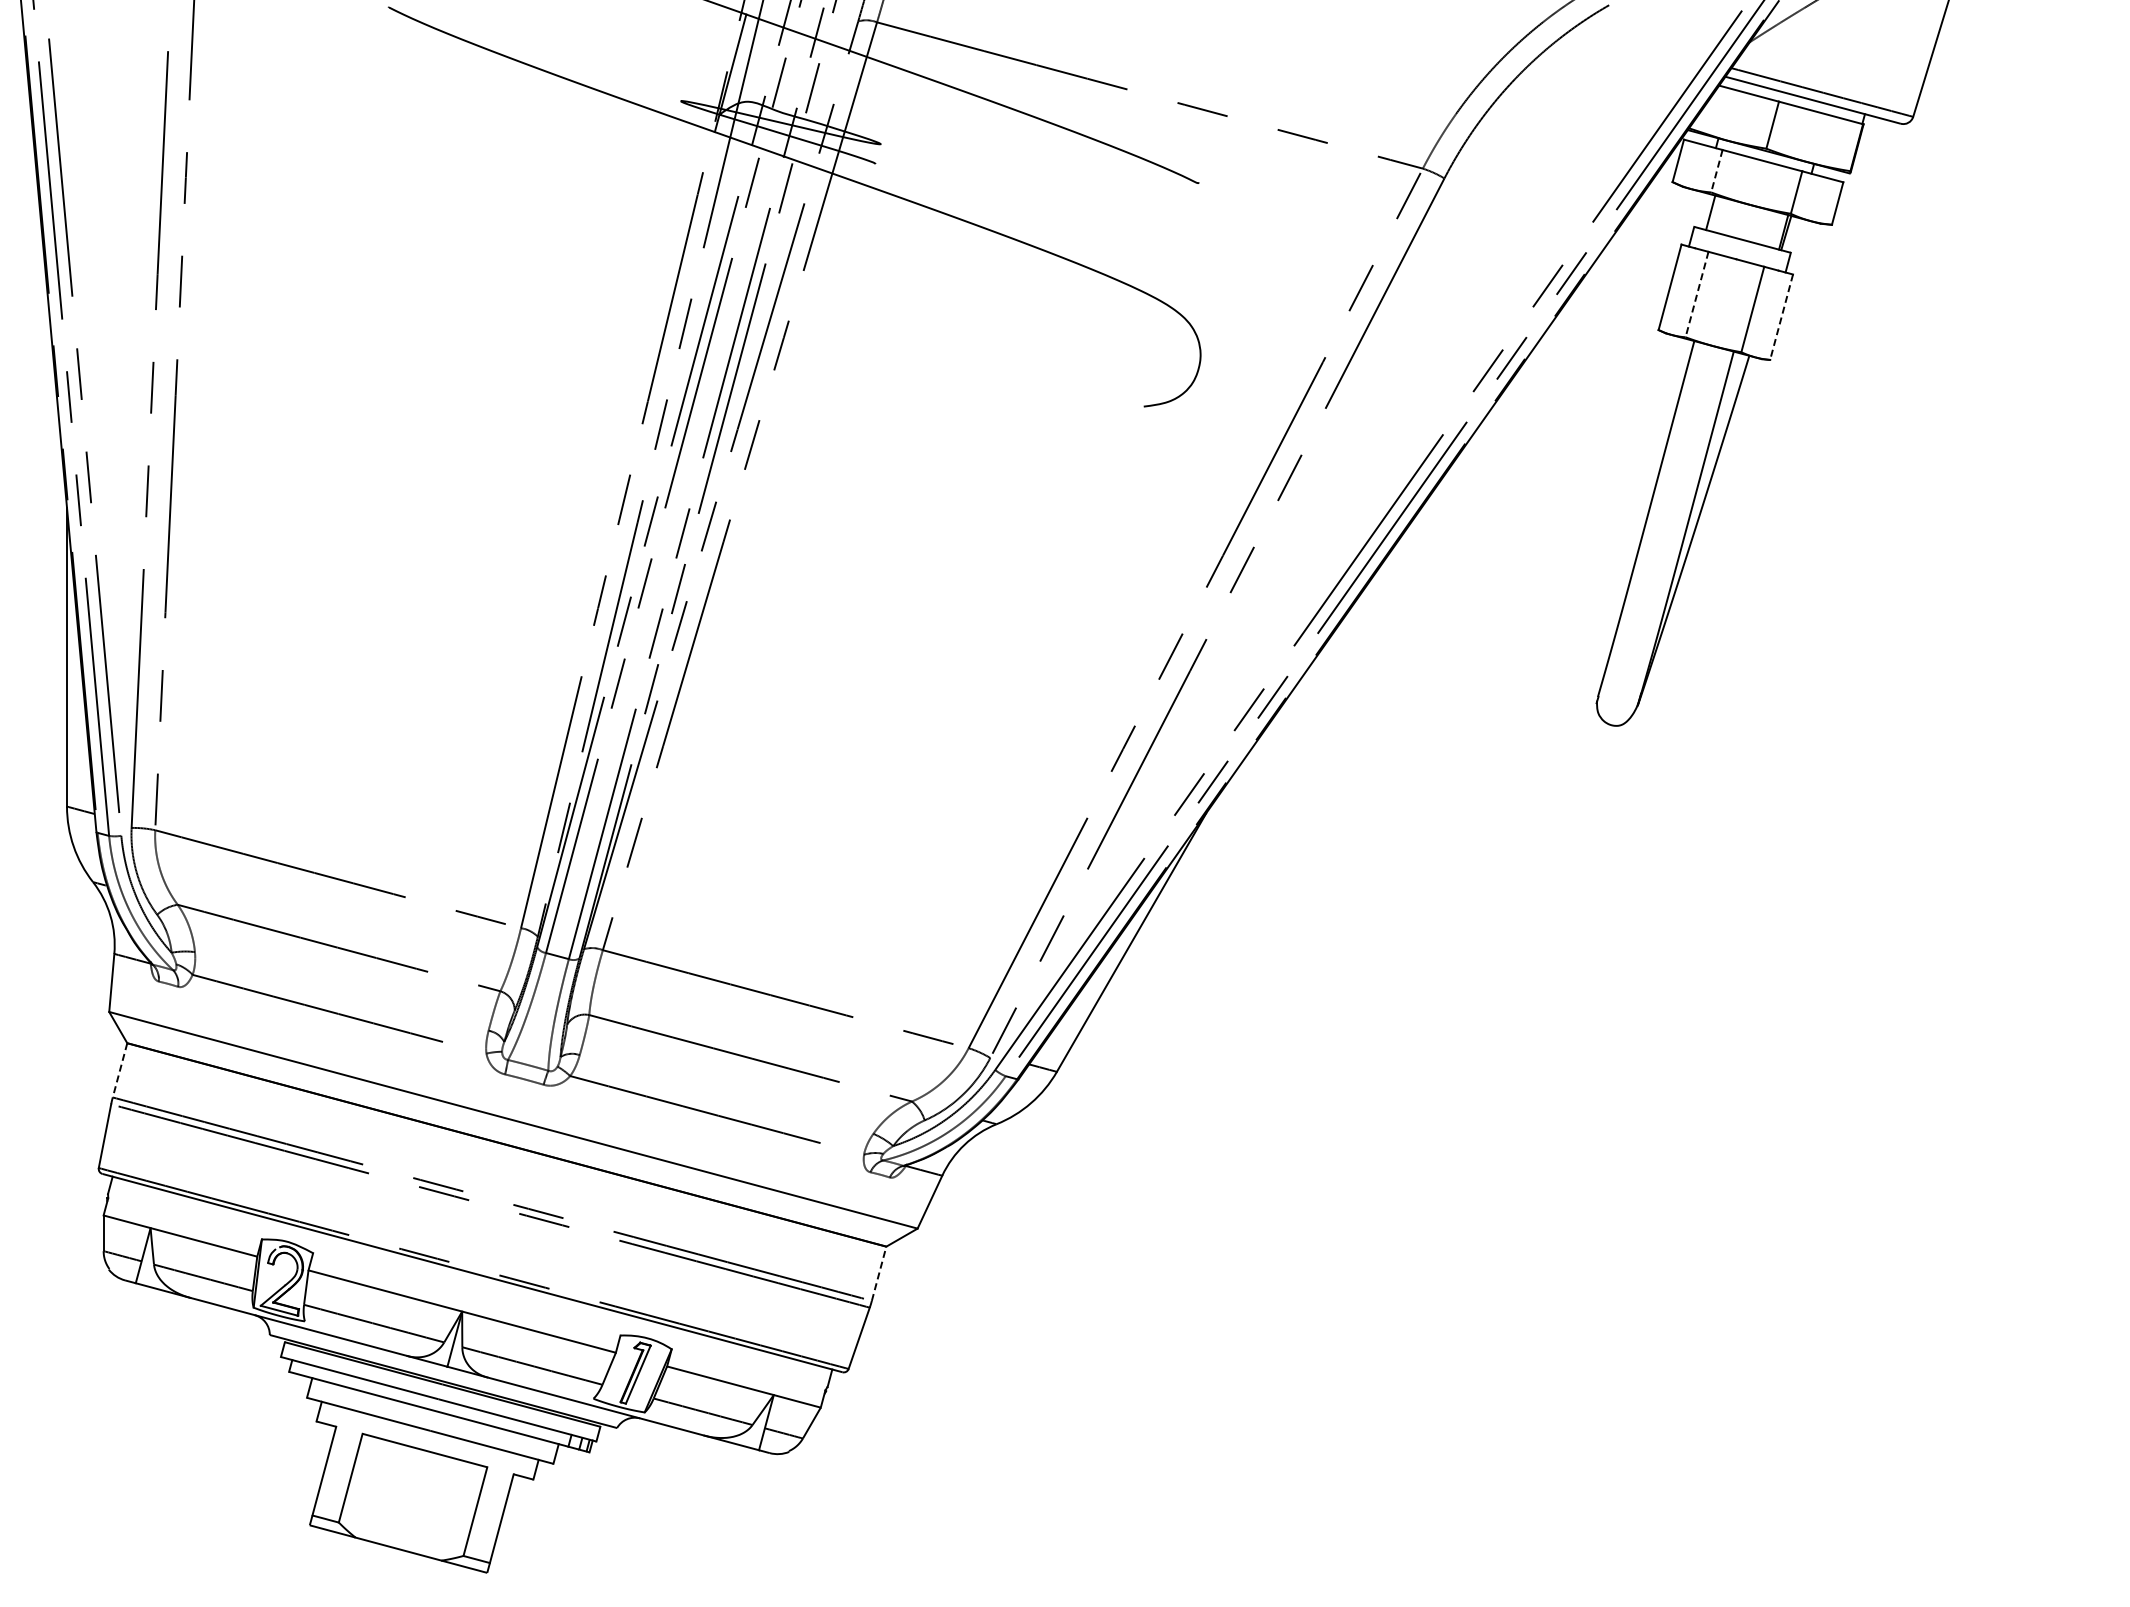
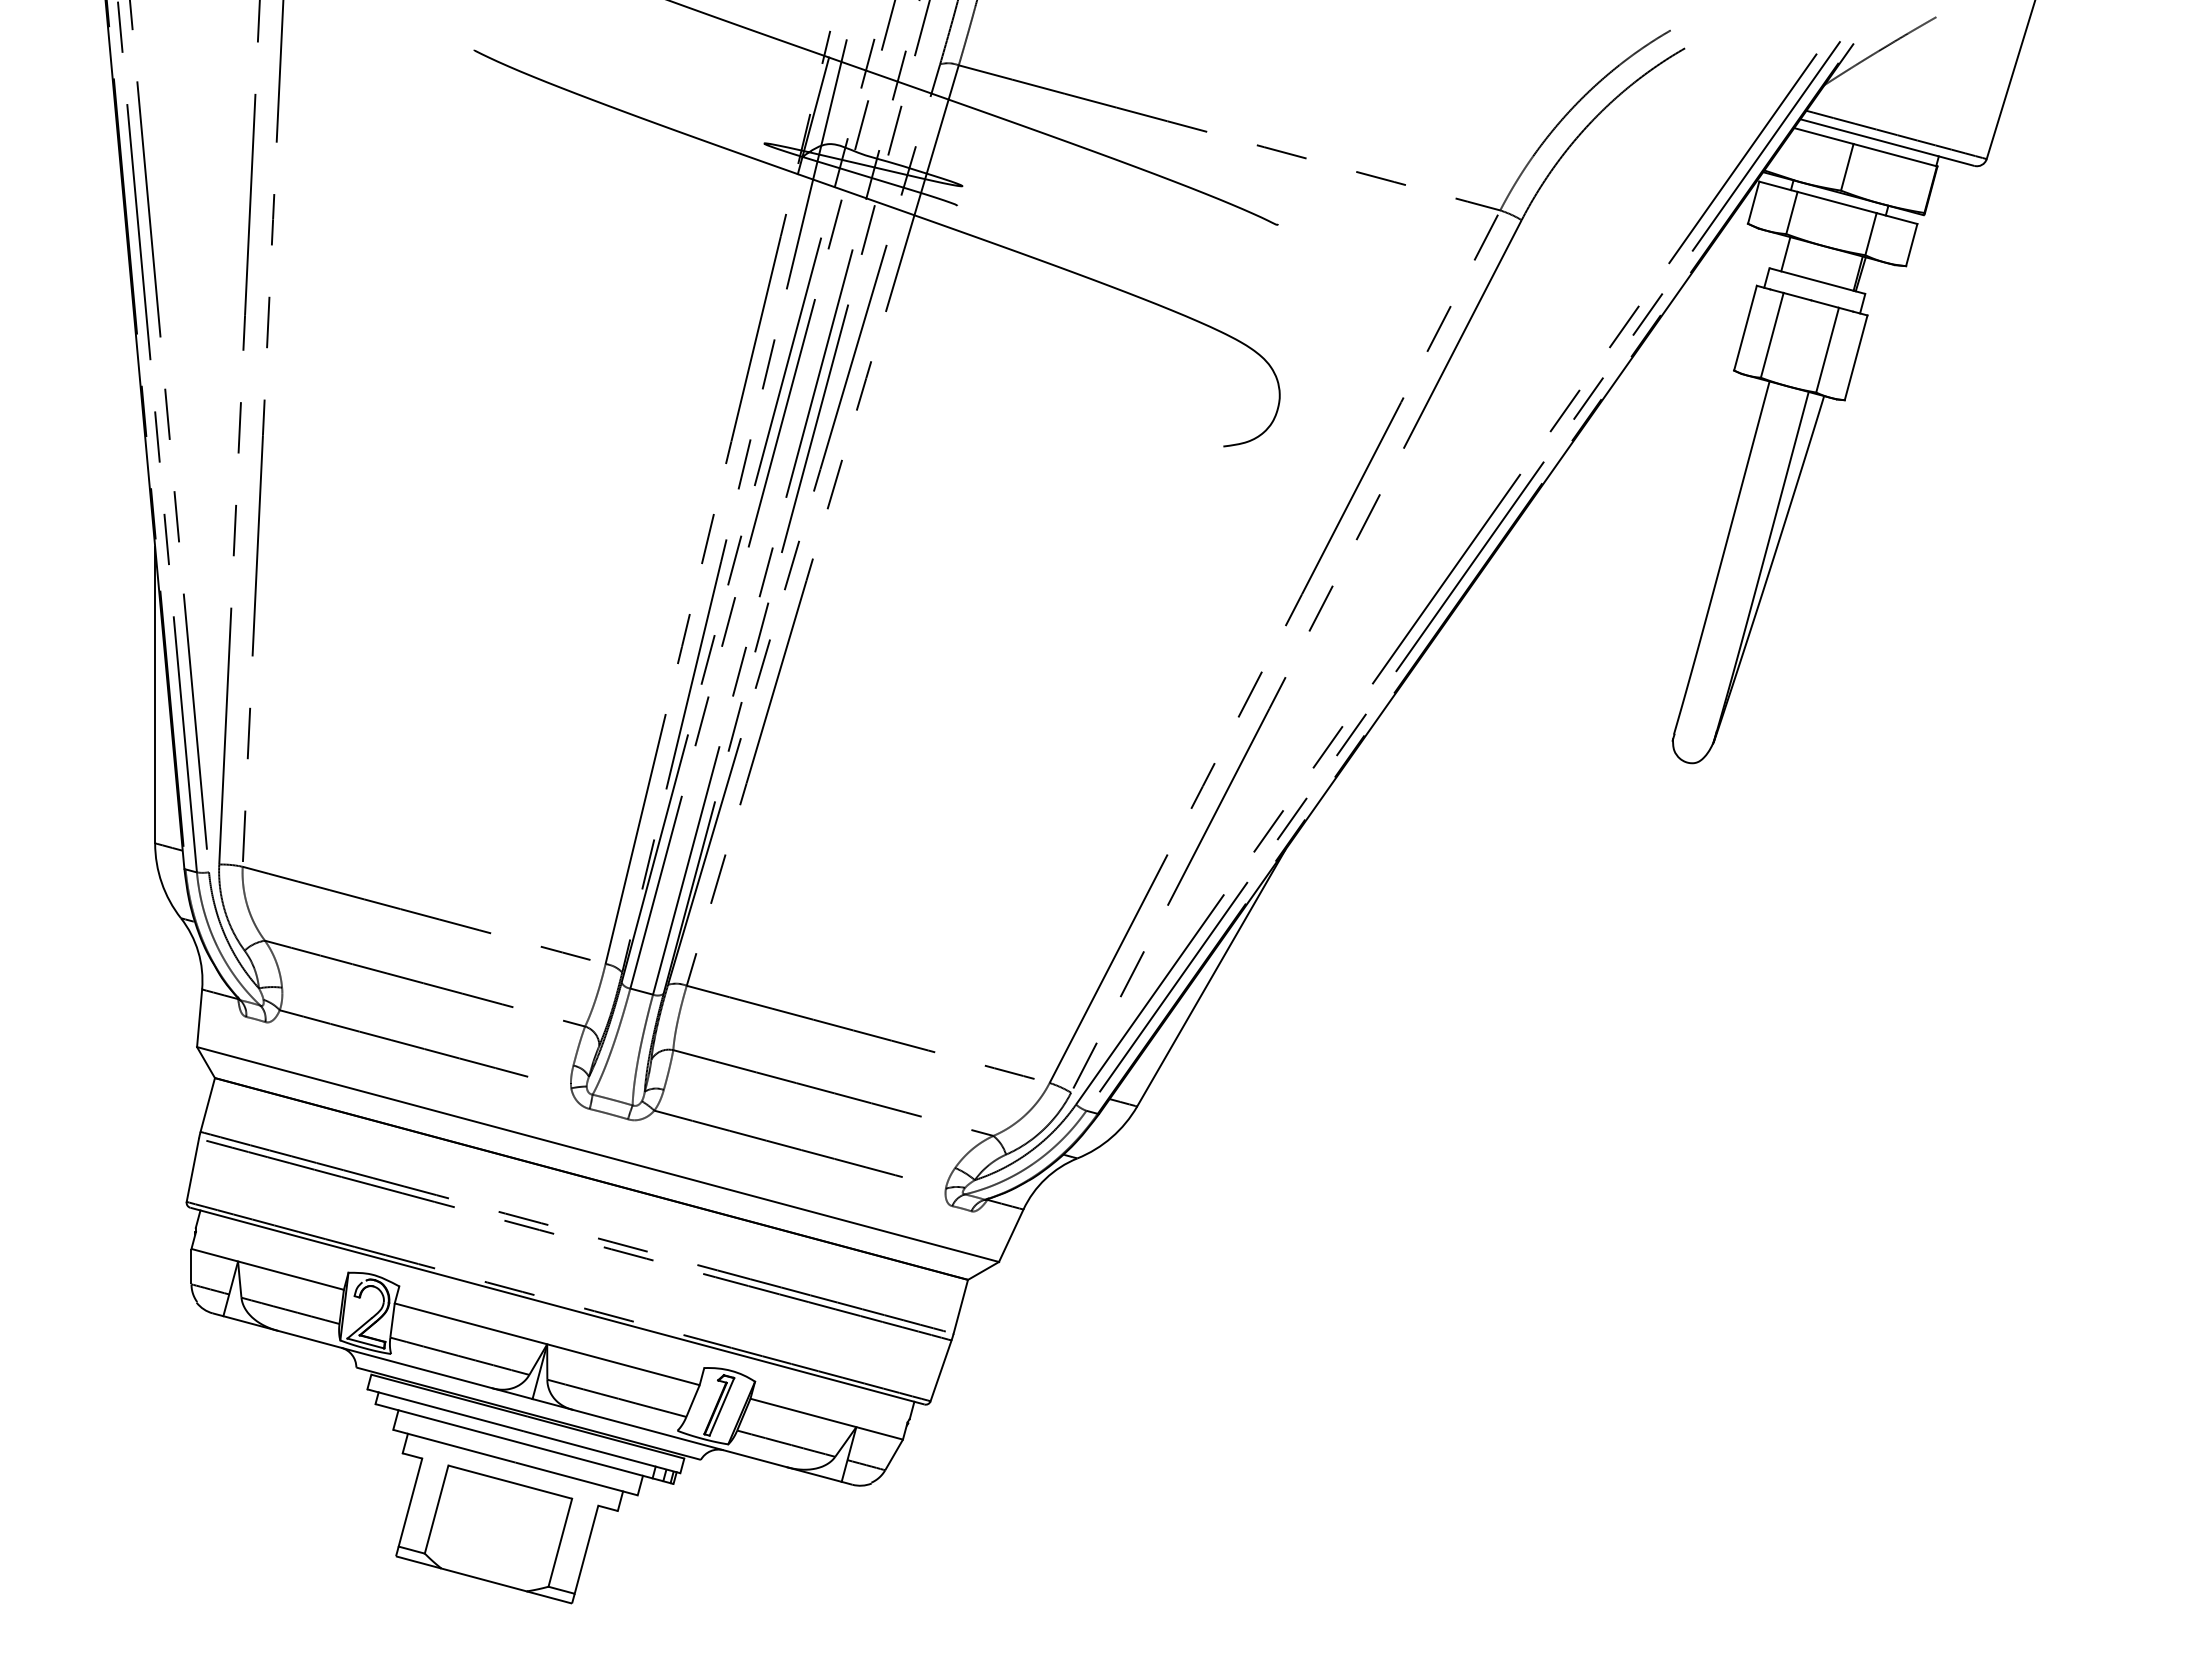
line: (1716, 170) -> (1791, 212), dashed -> solid
line: (1697, 294) -> (1772, 335), dashed -> solid
line: (1781, 316) -> (1856, 357), dashed -> solid
line: (119, 1070) -> (207, 1105), dashed -> solid
line: (878, 1273) -> (960, 1306), dashed -> solid

